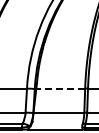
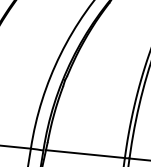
line: (60, 88) -> (85, 153), dashed -> solid

